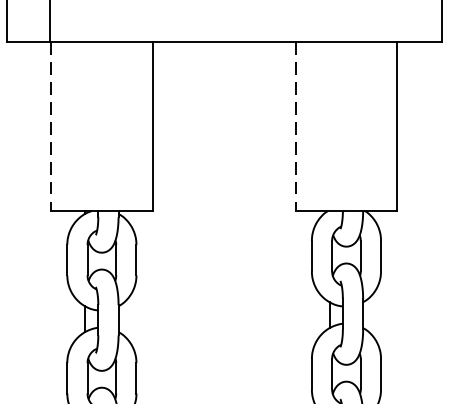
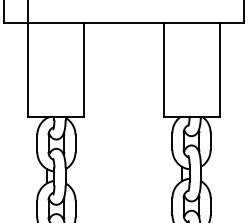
line: (51, 125) -> (28, 69), dashed -> solid
line: (295, 125) -> (163, 69), dashed -> solid

